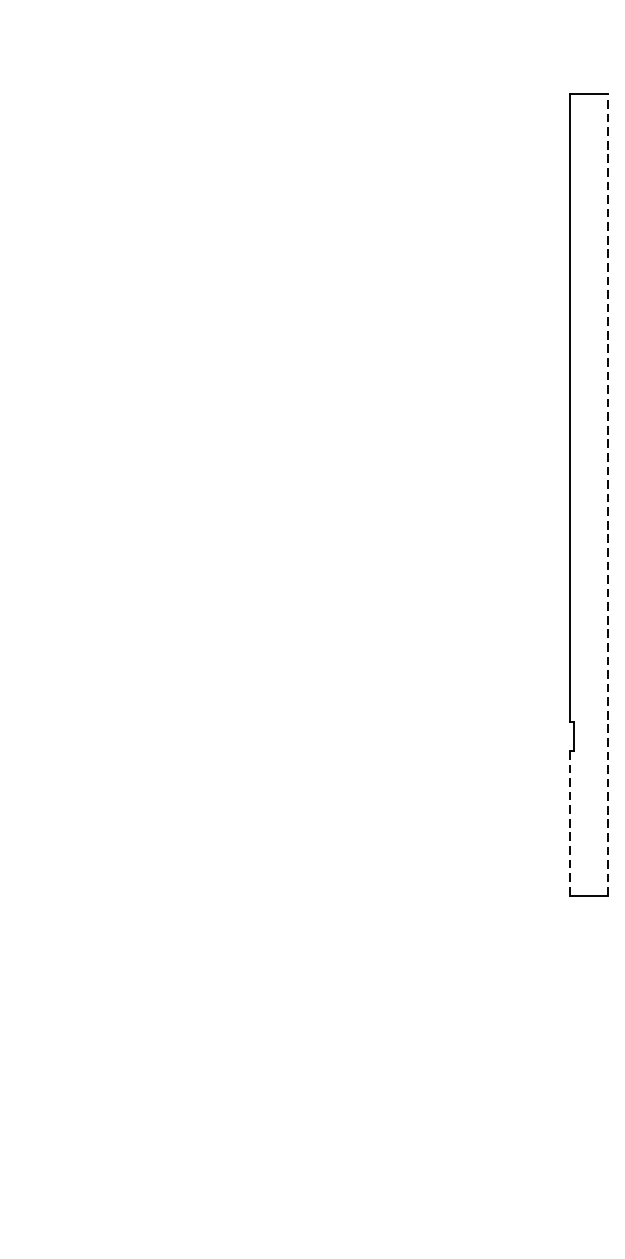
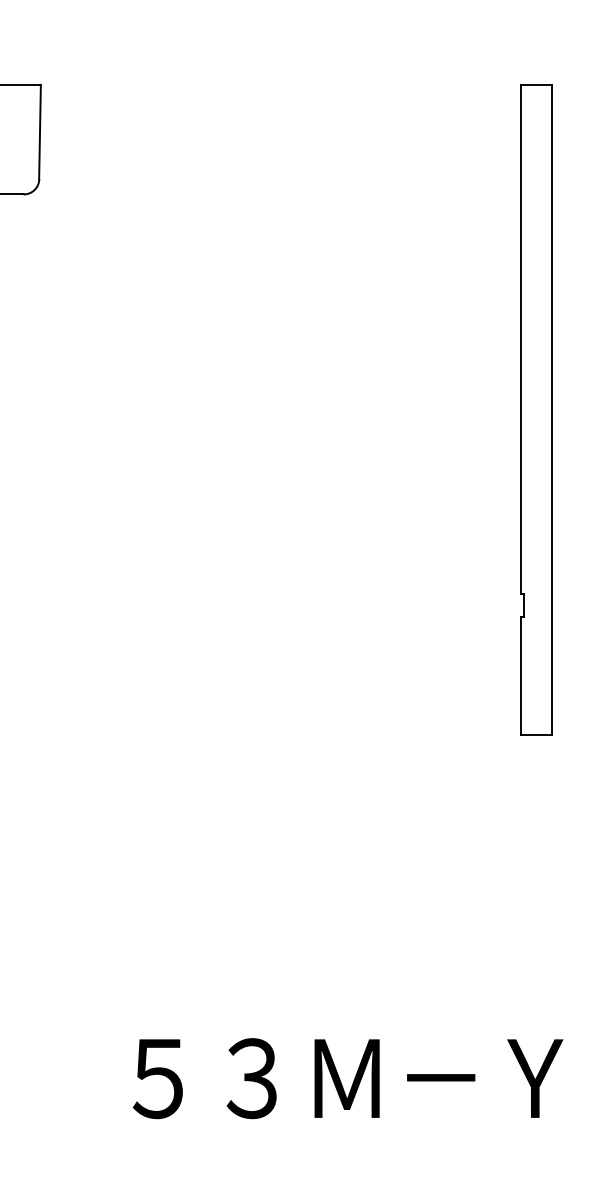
line: (608, 494) -> (552, 409), dashed -> solid
line: (569, 823) -> (520, 676), dashed -> solid

